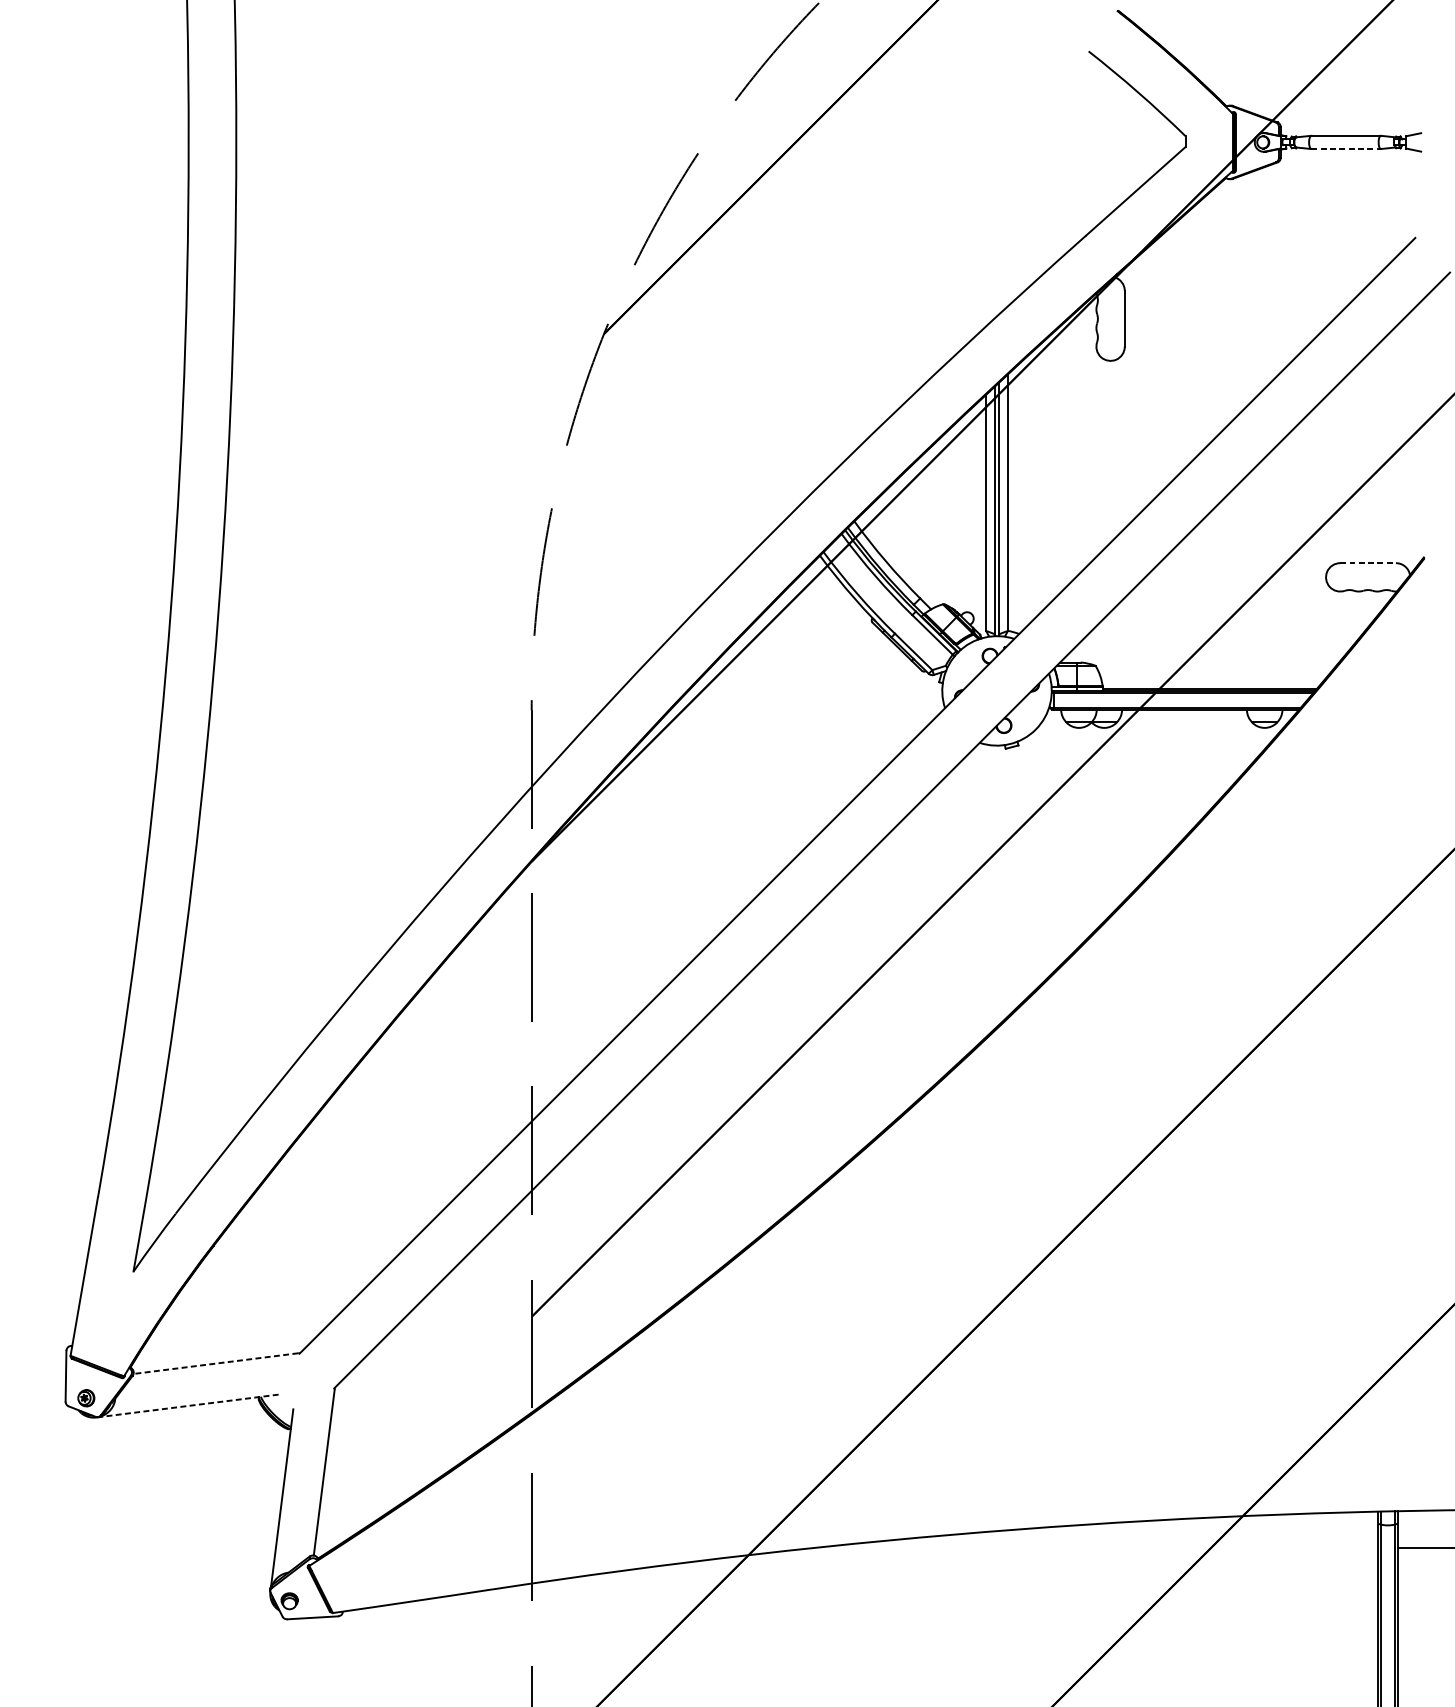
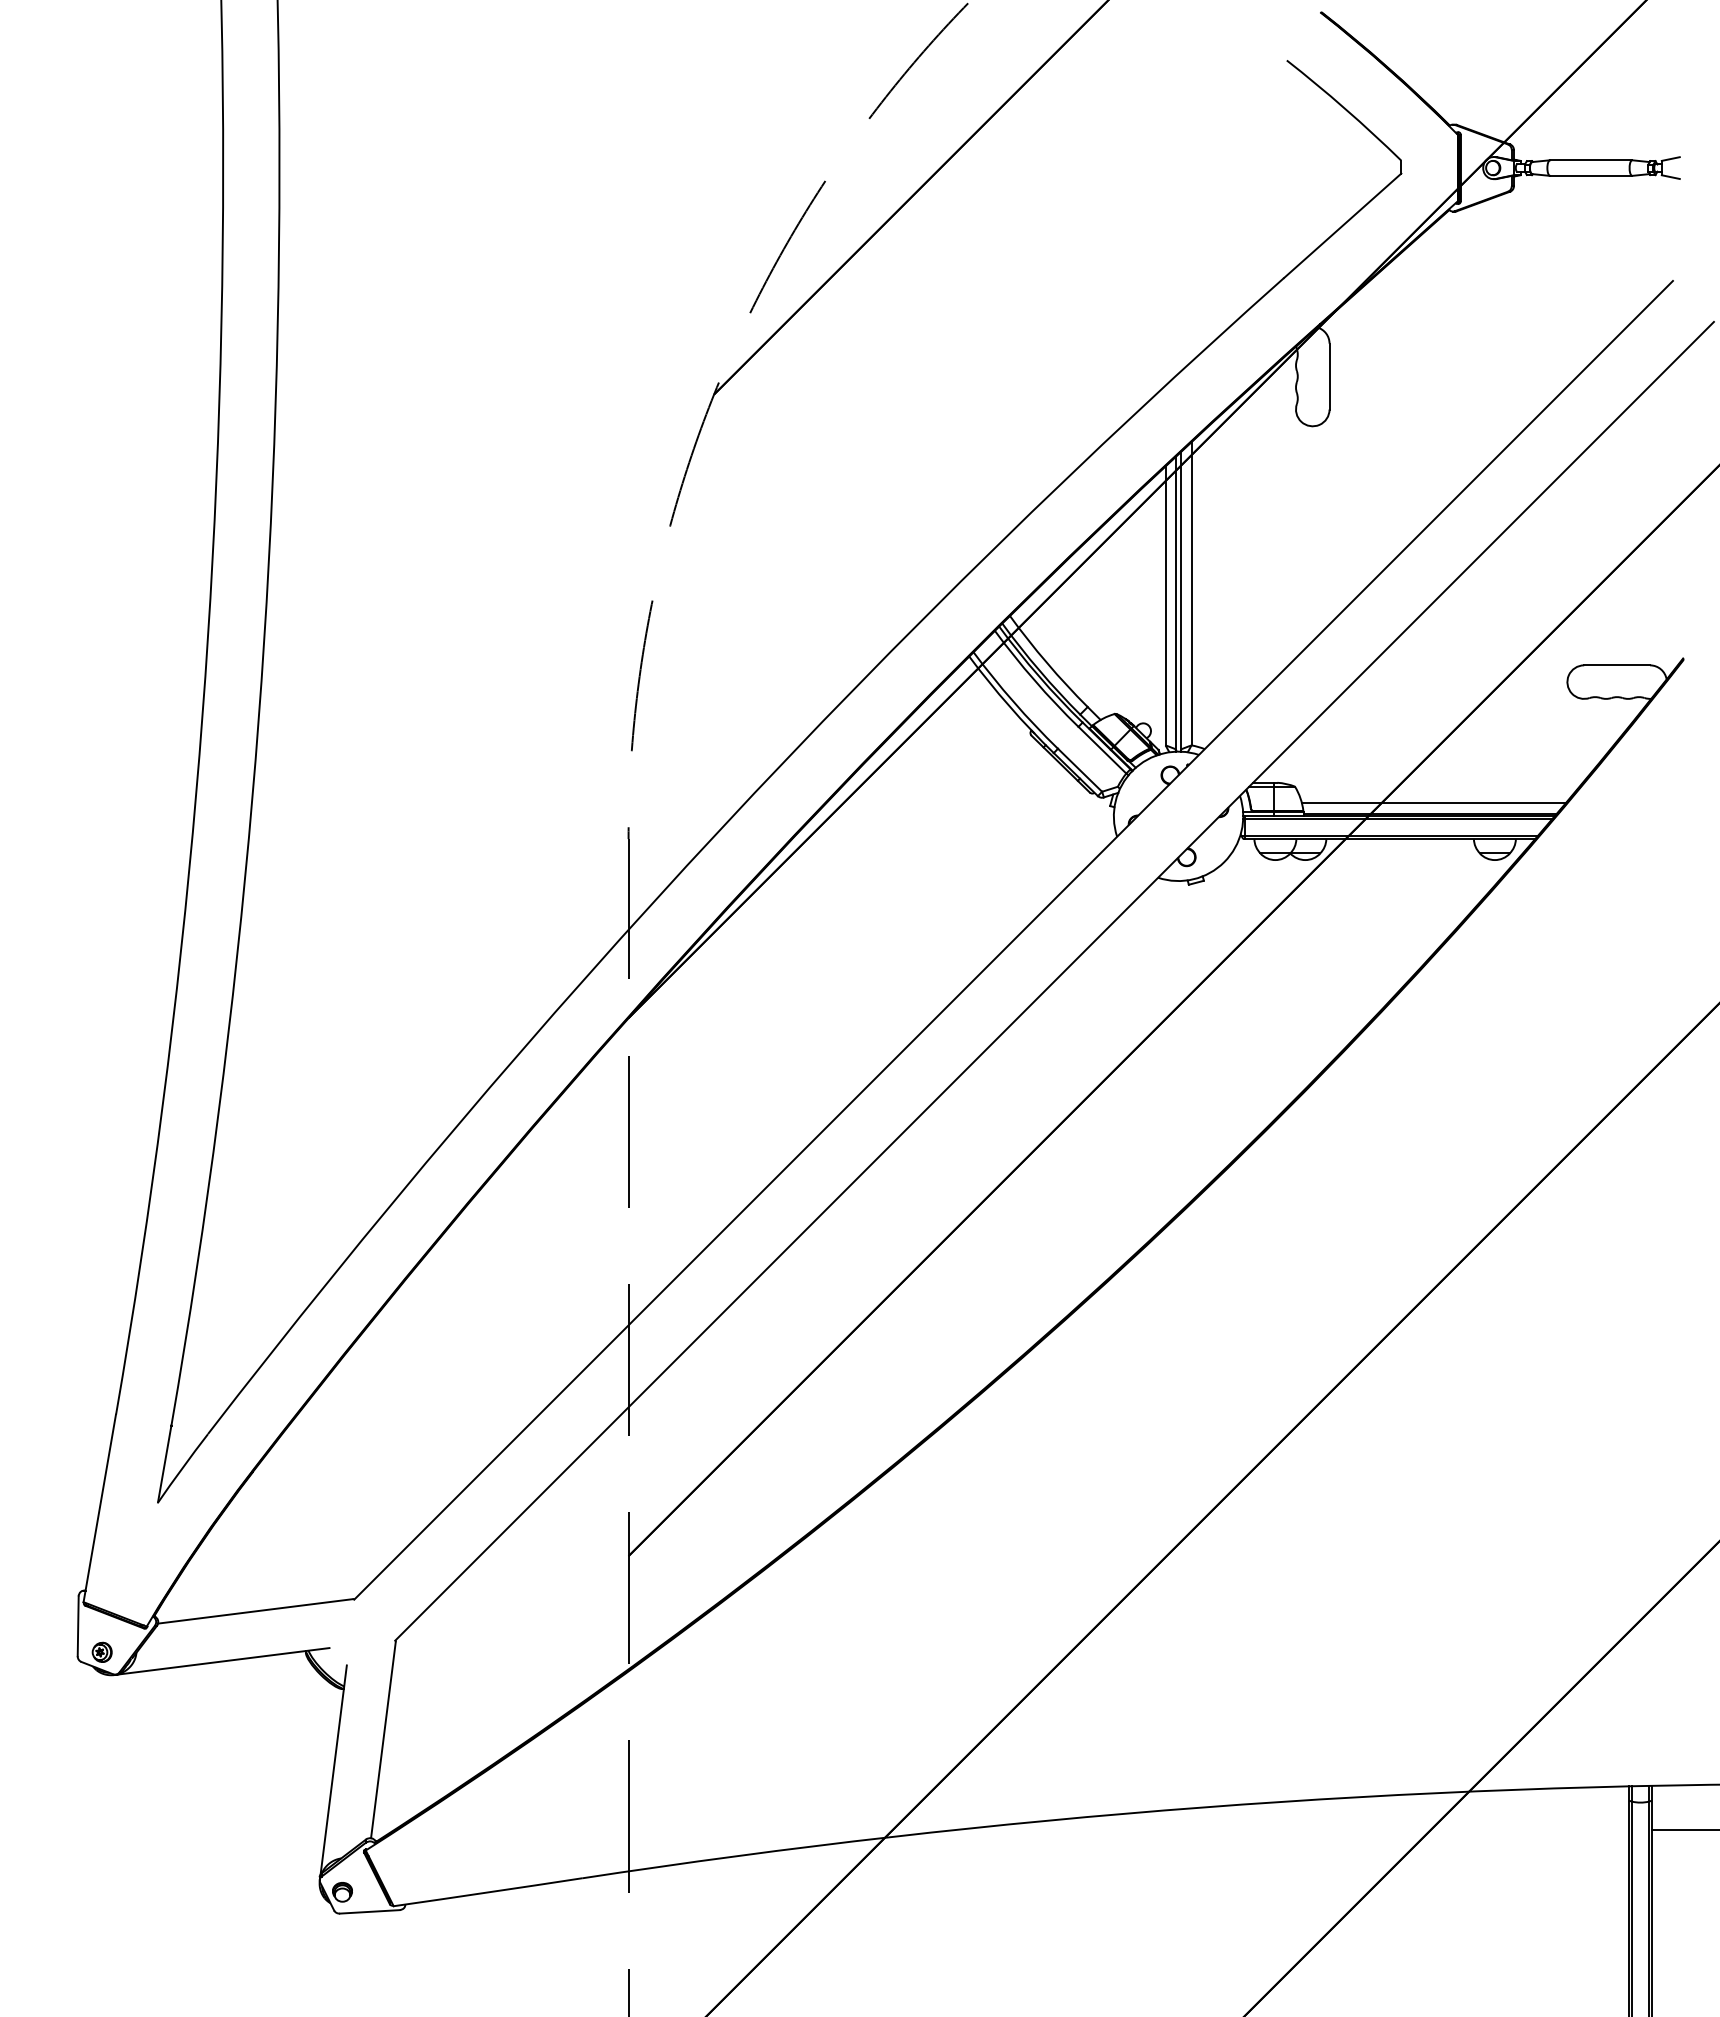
line: (1346, 148) -> (1591, 175), dashed -> solid
line: (1368, 563) -> (1617, 665), dashed -> solid
line: (1212, 680) -> (1433, 803), added
line: (215, 1363) -> (254, 1611), dashed -> solid
line: (187, 1406) -> (221, 1661), dashed -> solid

